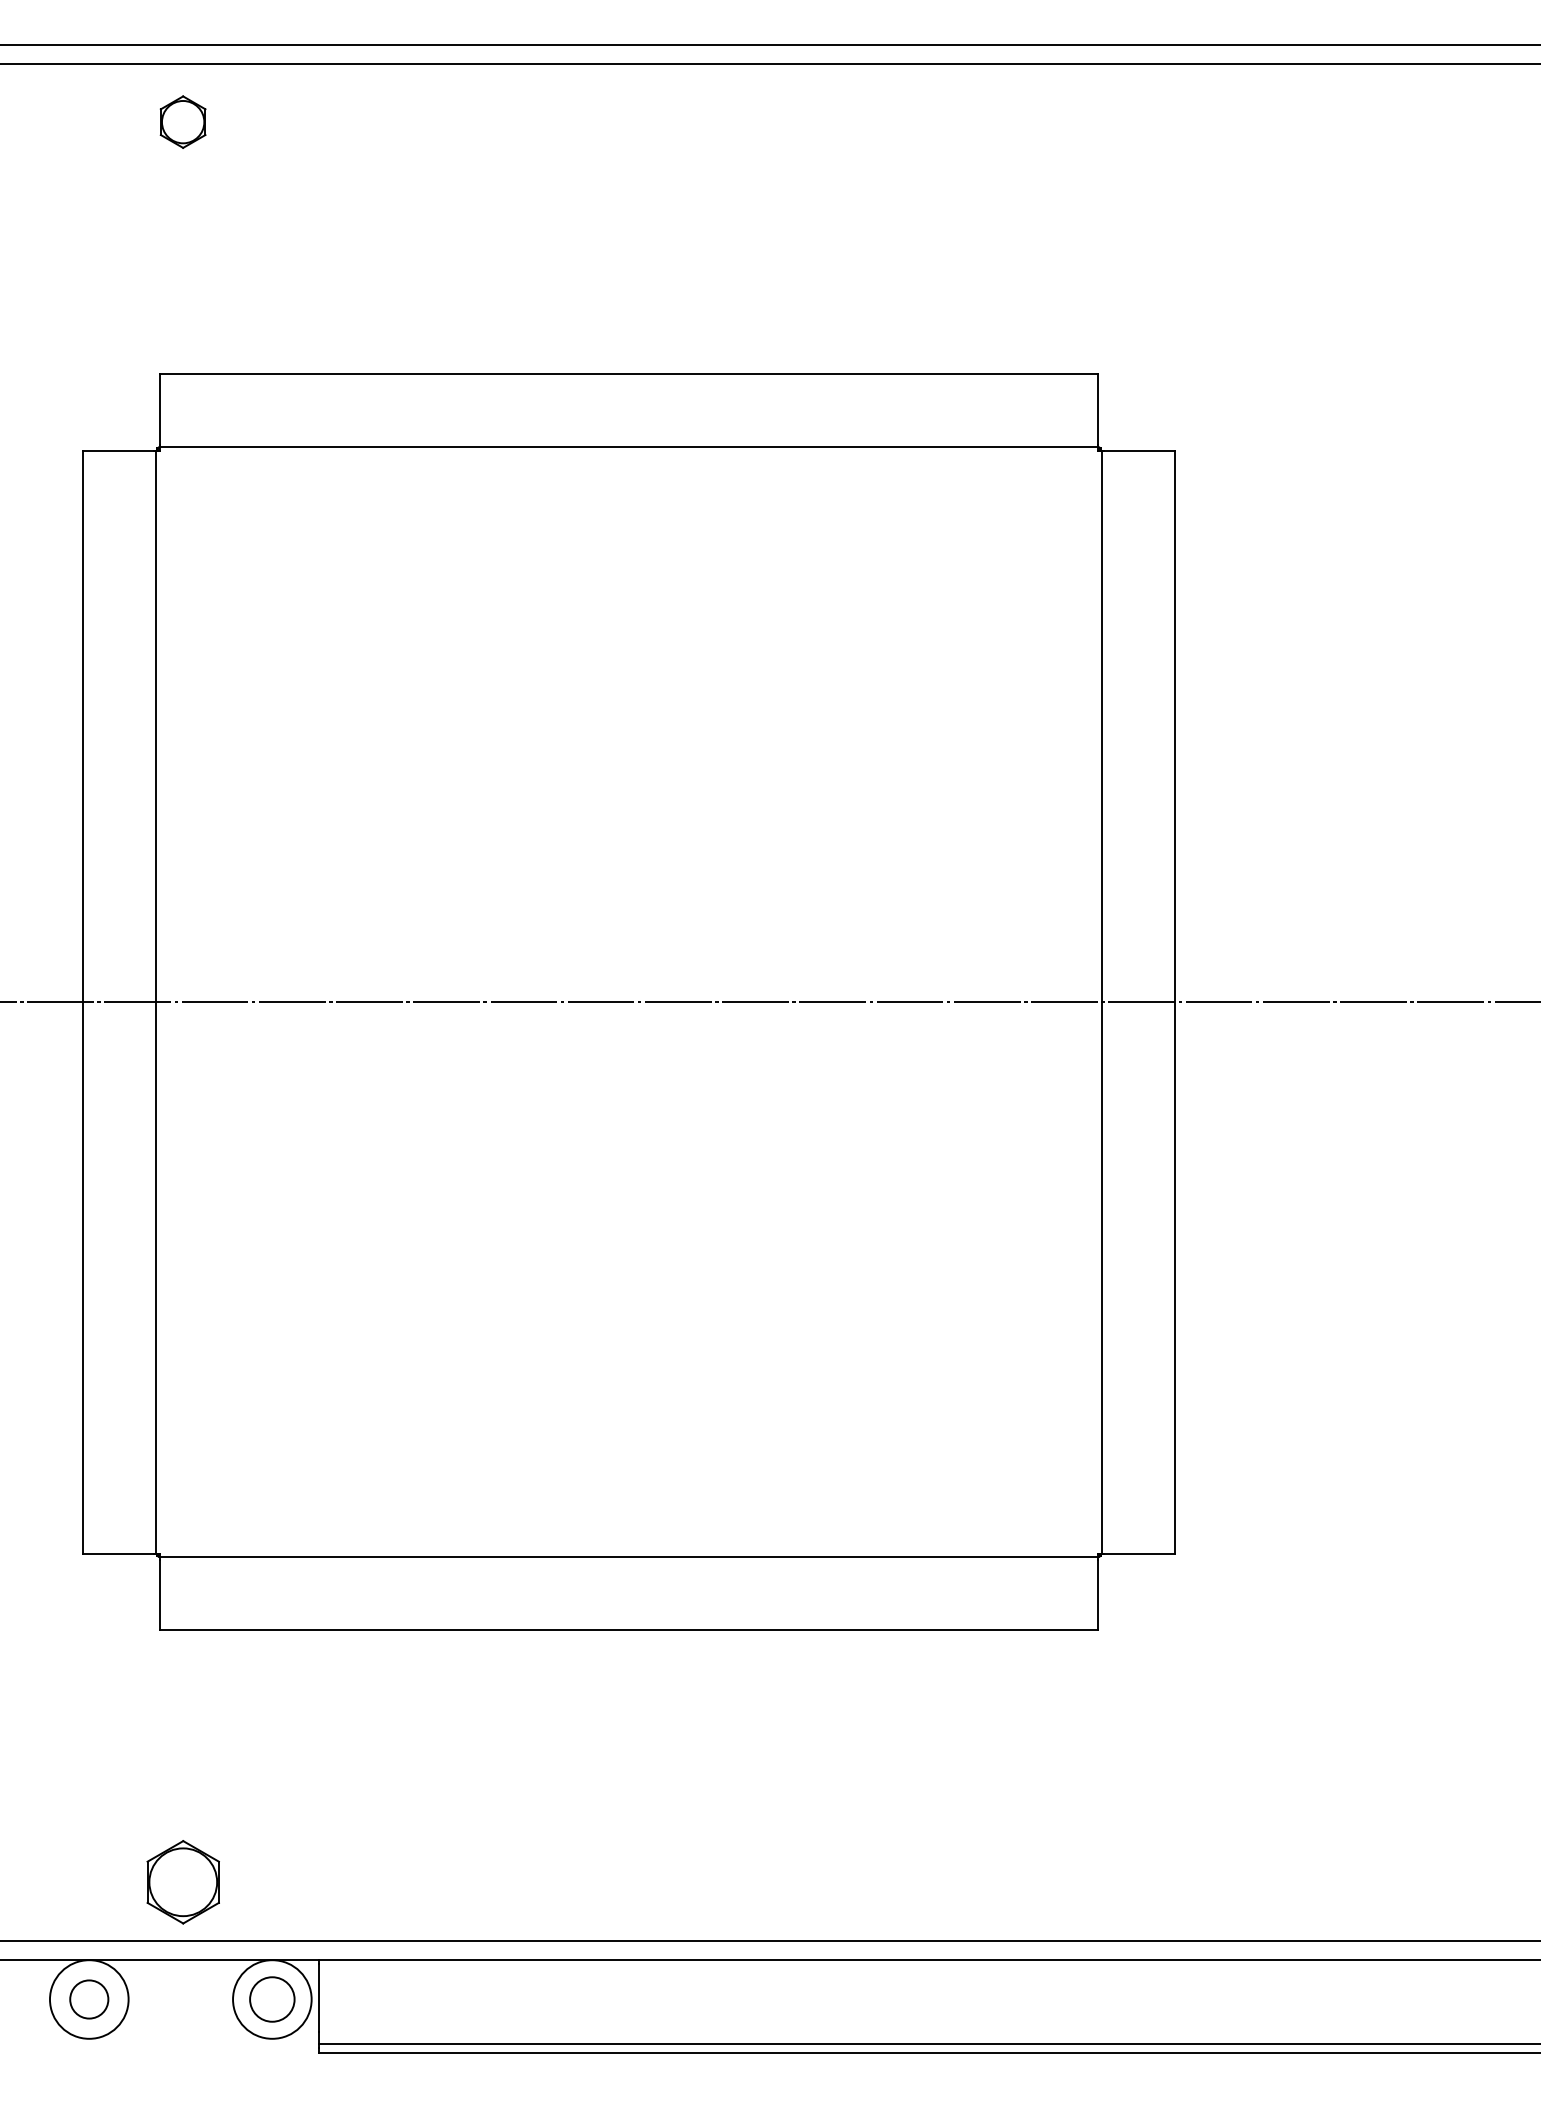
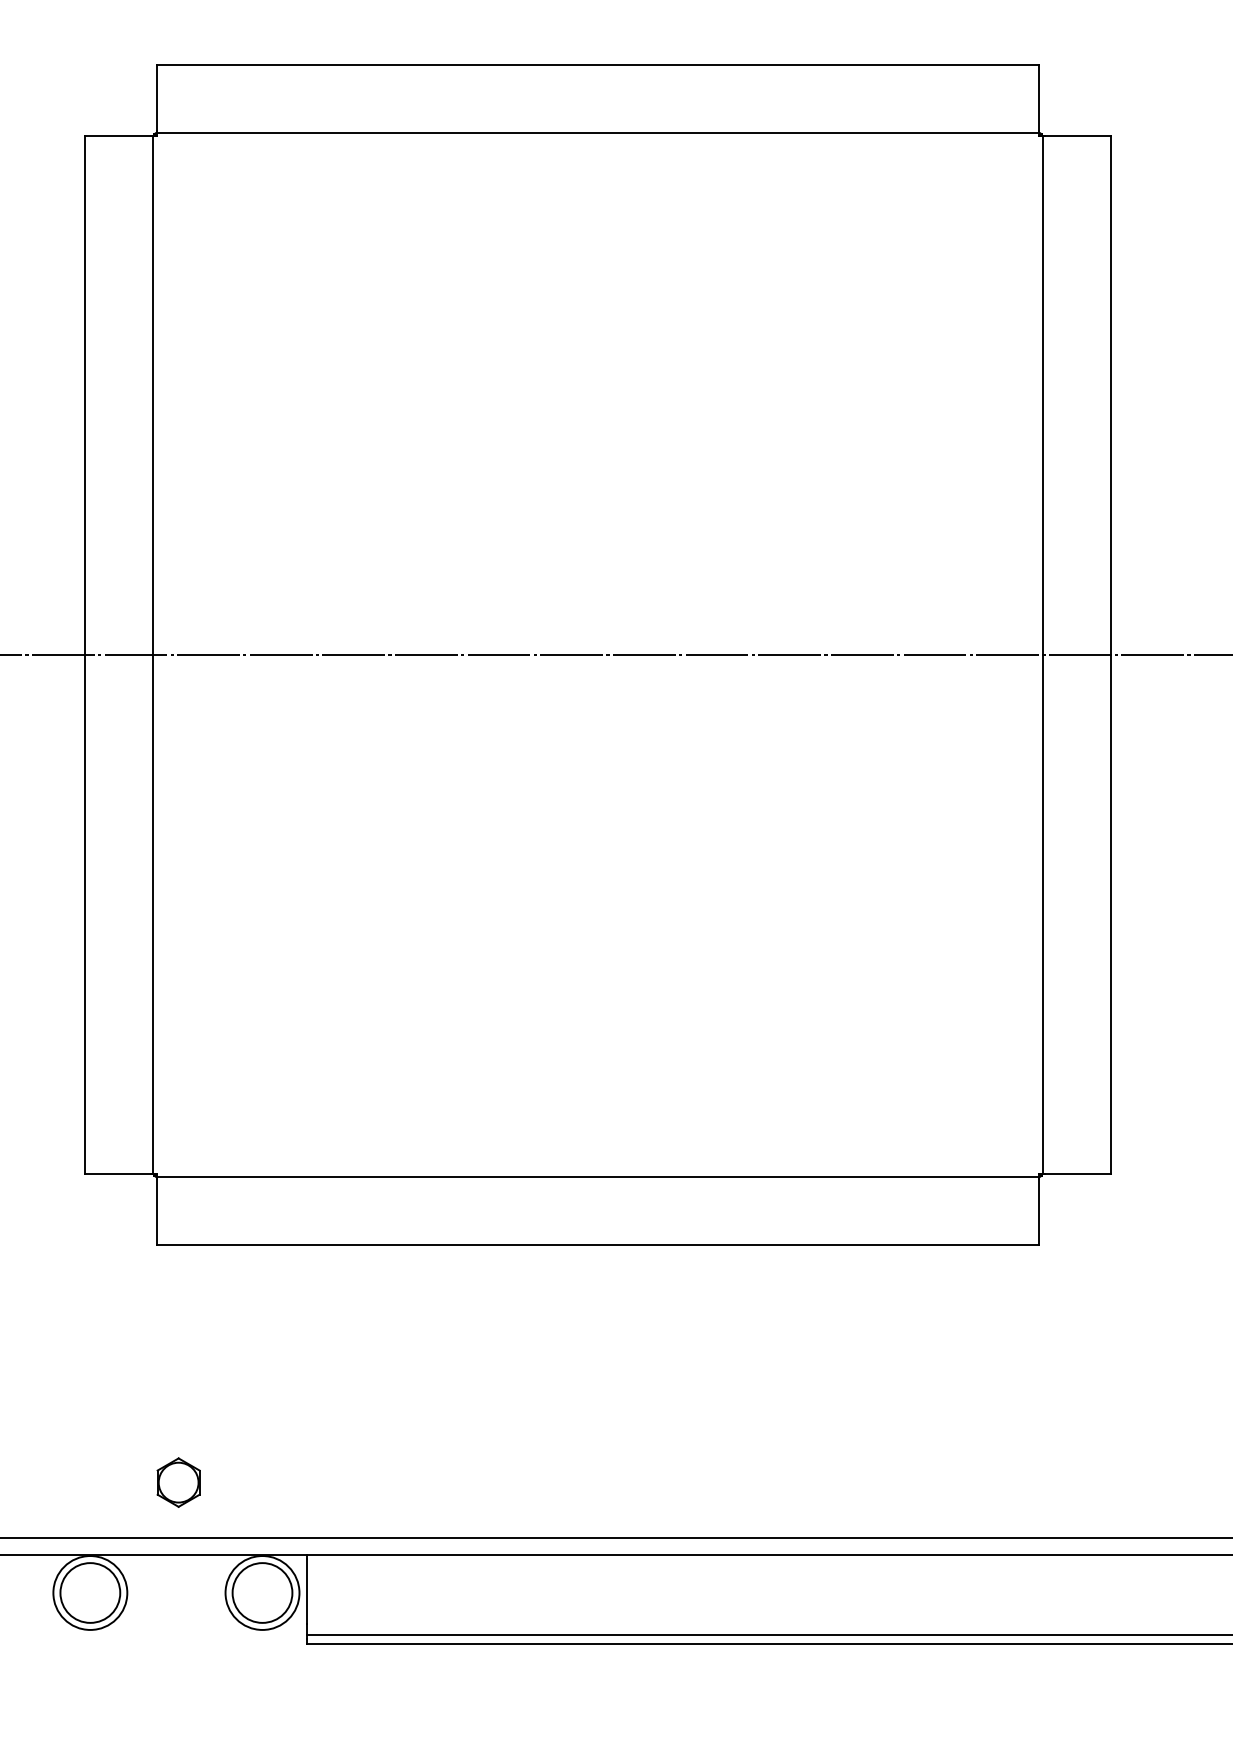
part: (182, 1881) -> (178, 1482), size x0.62
circle: (89, 1999) -> (90, 1592), size x1.67
circle: (272, 1999) -> (262, 1592), size x1.43

